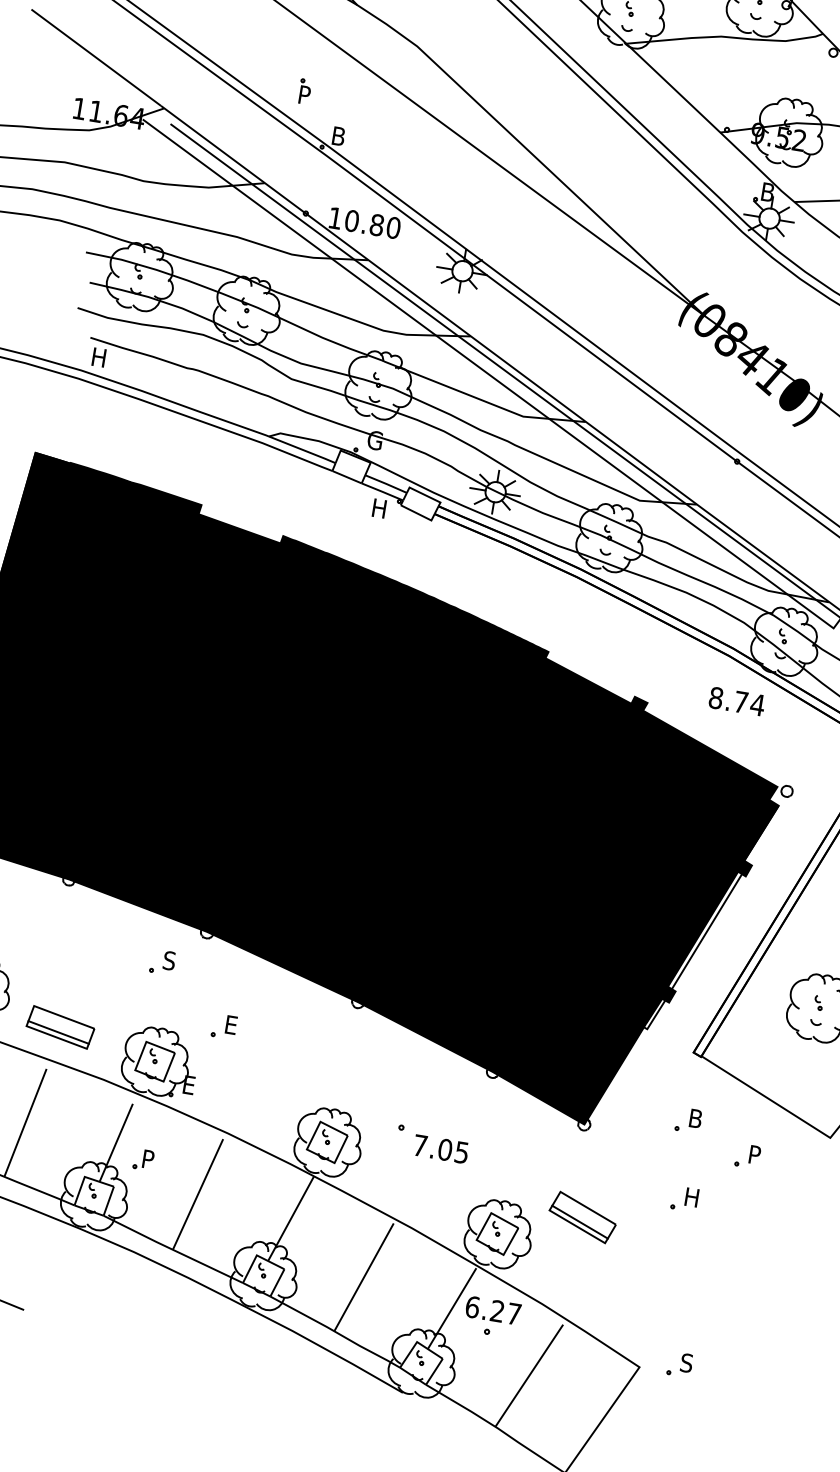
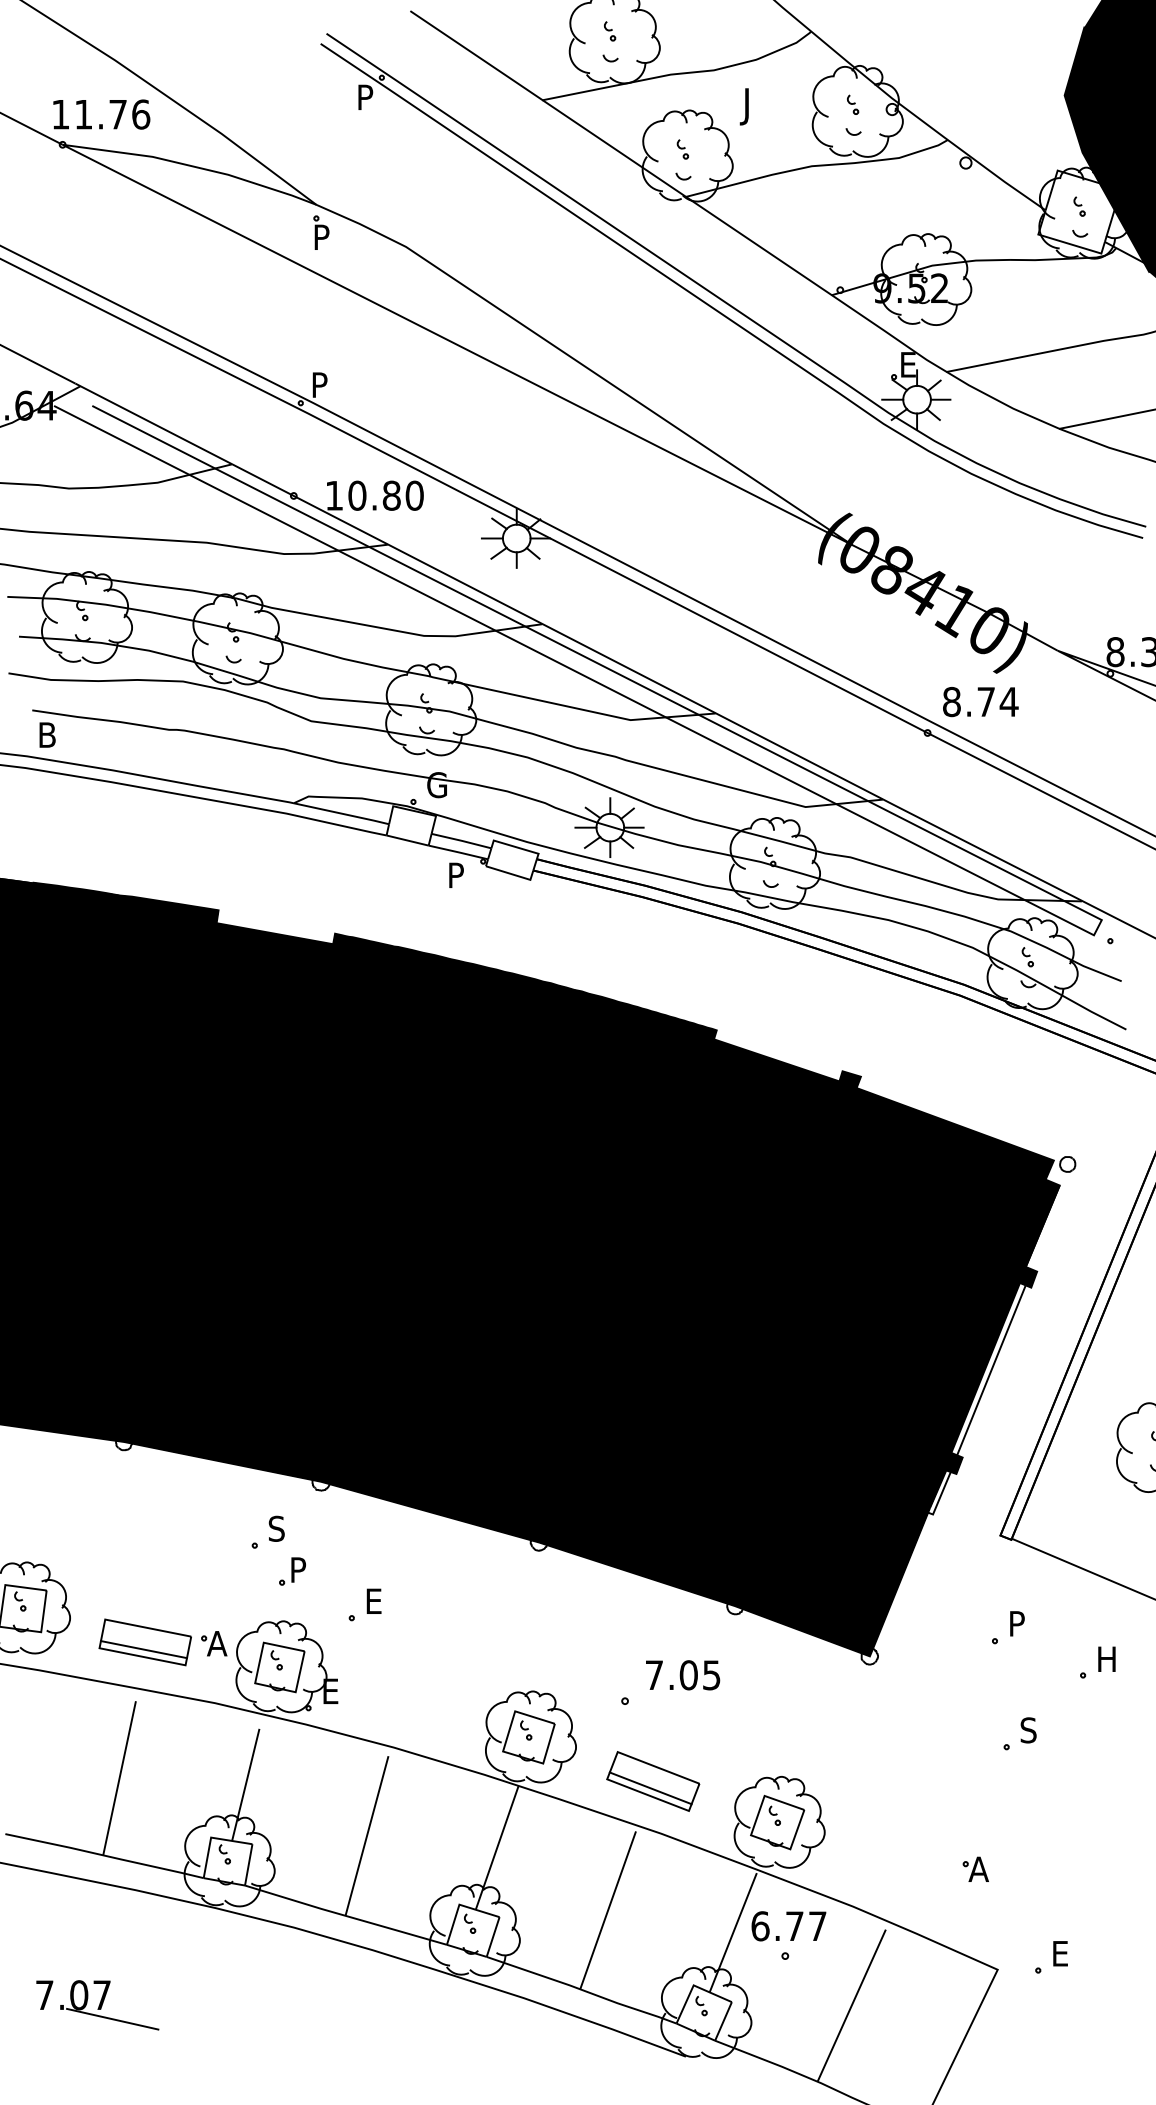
part: (304, 91) -> (321, 232), moved
text: (340, 136) -> (322, 384), B -> P
text: (771, 192) -> (913, 364), B -> E
text: (100, 357) -> (49, 734), H -> B
text: (380, 508) -> (459, 875), H -> P
text: (736, 701) -> (980, 702), moved
part: (110, 1036) -> (214, 1643), added
text: (696, 1118) -> (1019, 1623), B -> P
text: (441, 1149) -> (683, 1675), moved
text: (757, 1154) -> (1108, 1658), P -> H
part: (143, 1159) -> (292, 1571), moved
text: (691, 1197) -> (1029, 1730), H -> S
part: (582, 1217) -> (653, 1781), moved
part: (635, 1291) -> (975, 1868), added
text: (497, 1310) -> (794, 1925), 6.27 -> 6.77
text: (687, 1362) -> (1060, 1953), S -> E

